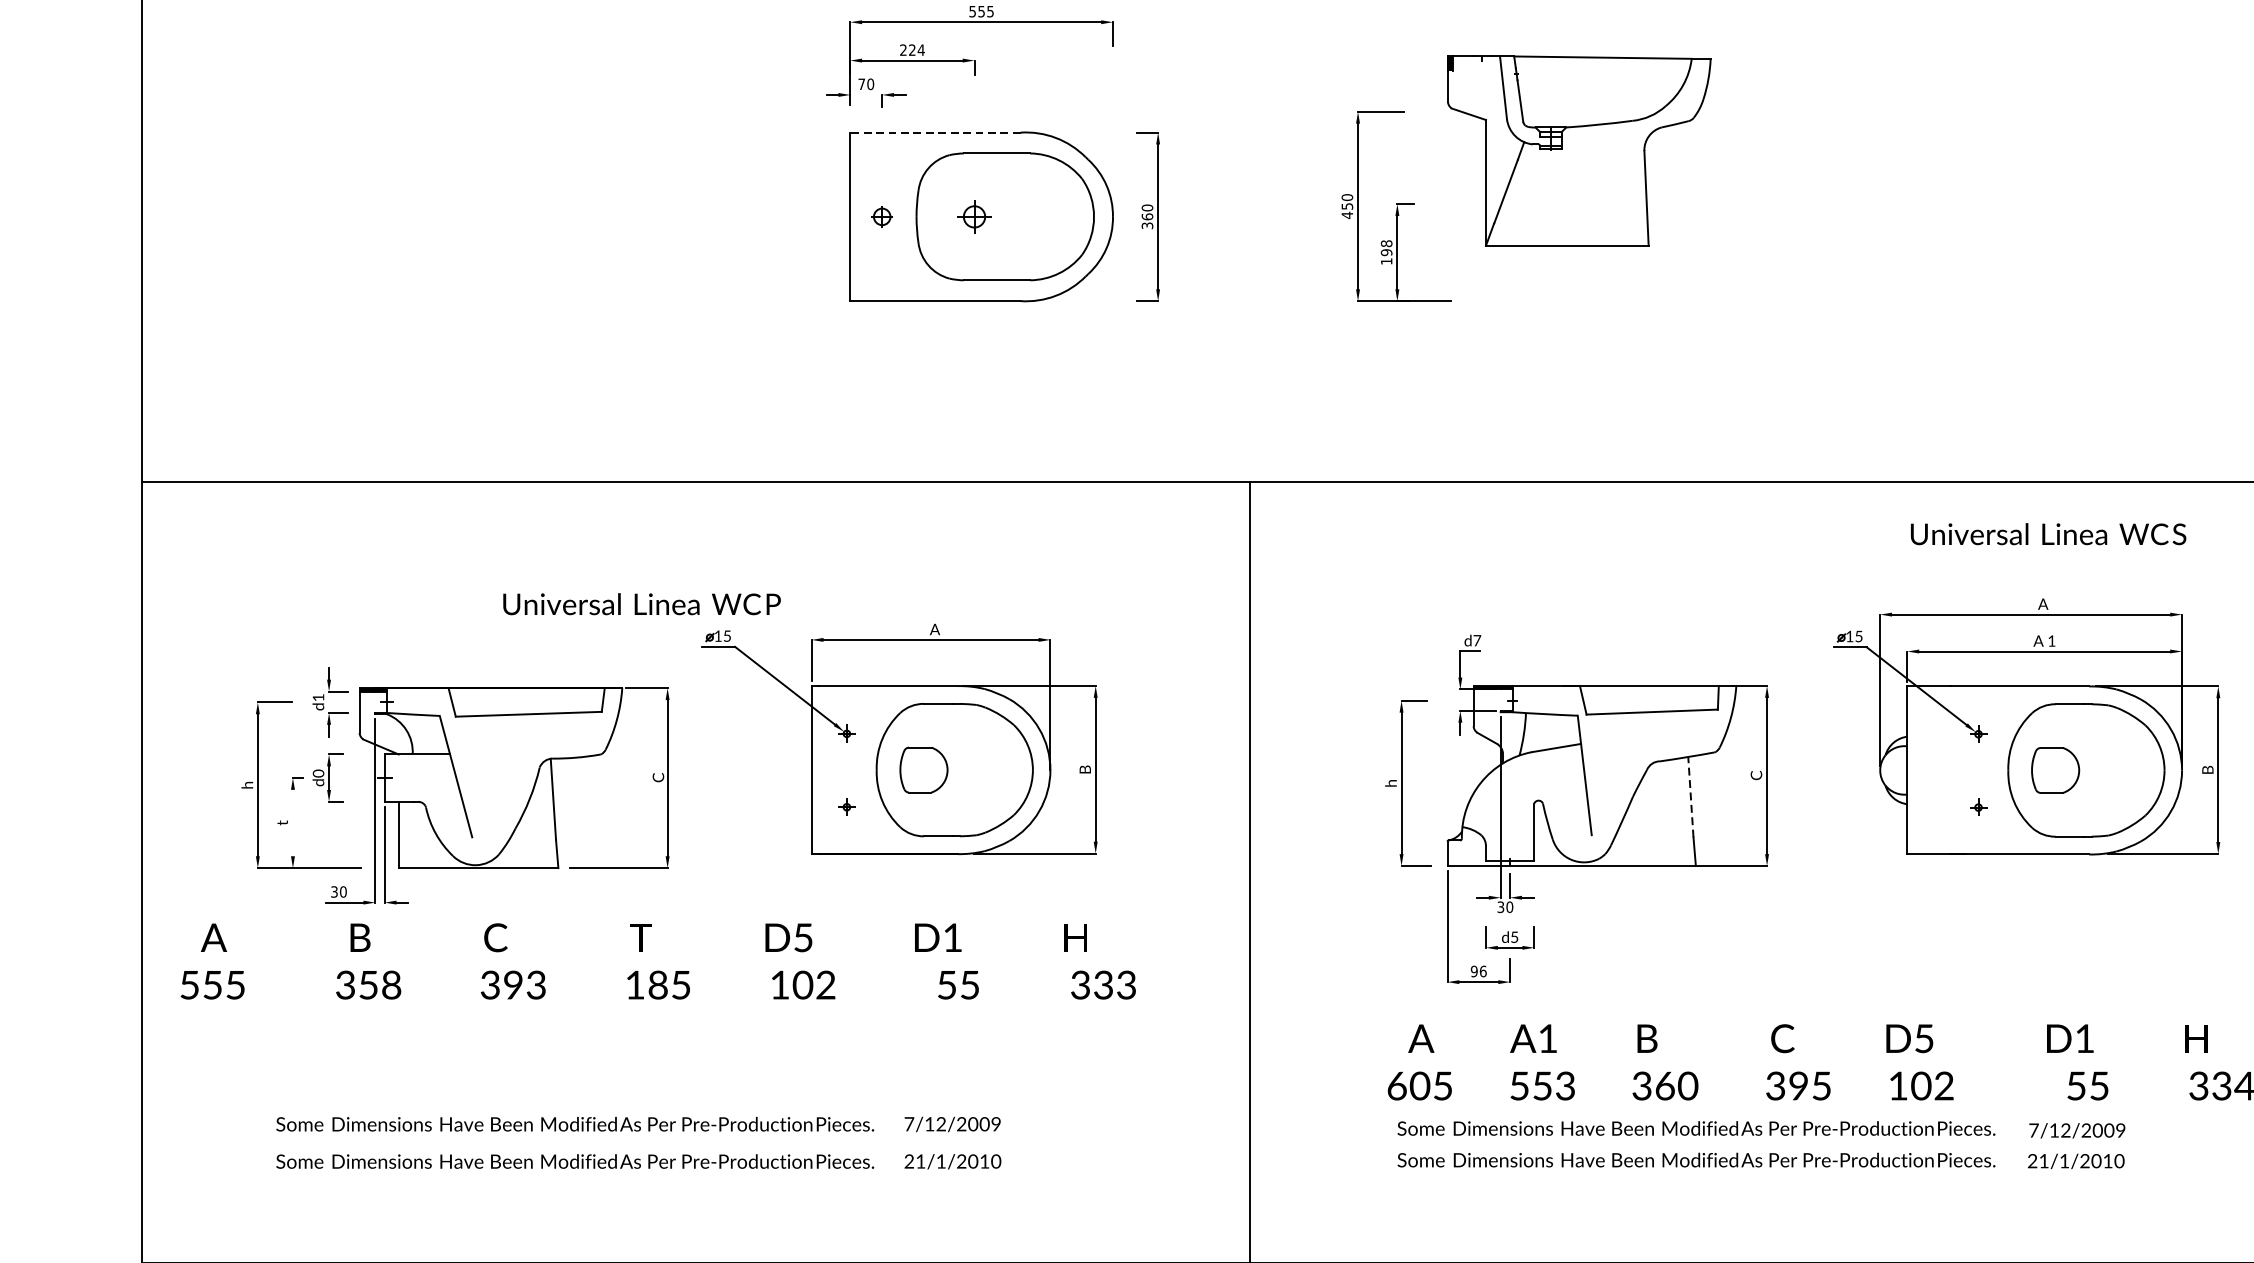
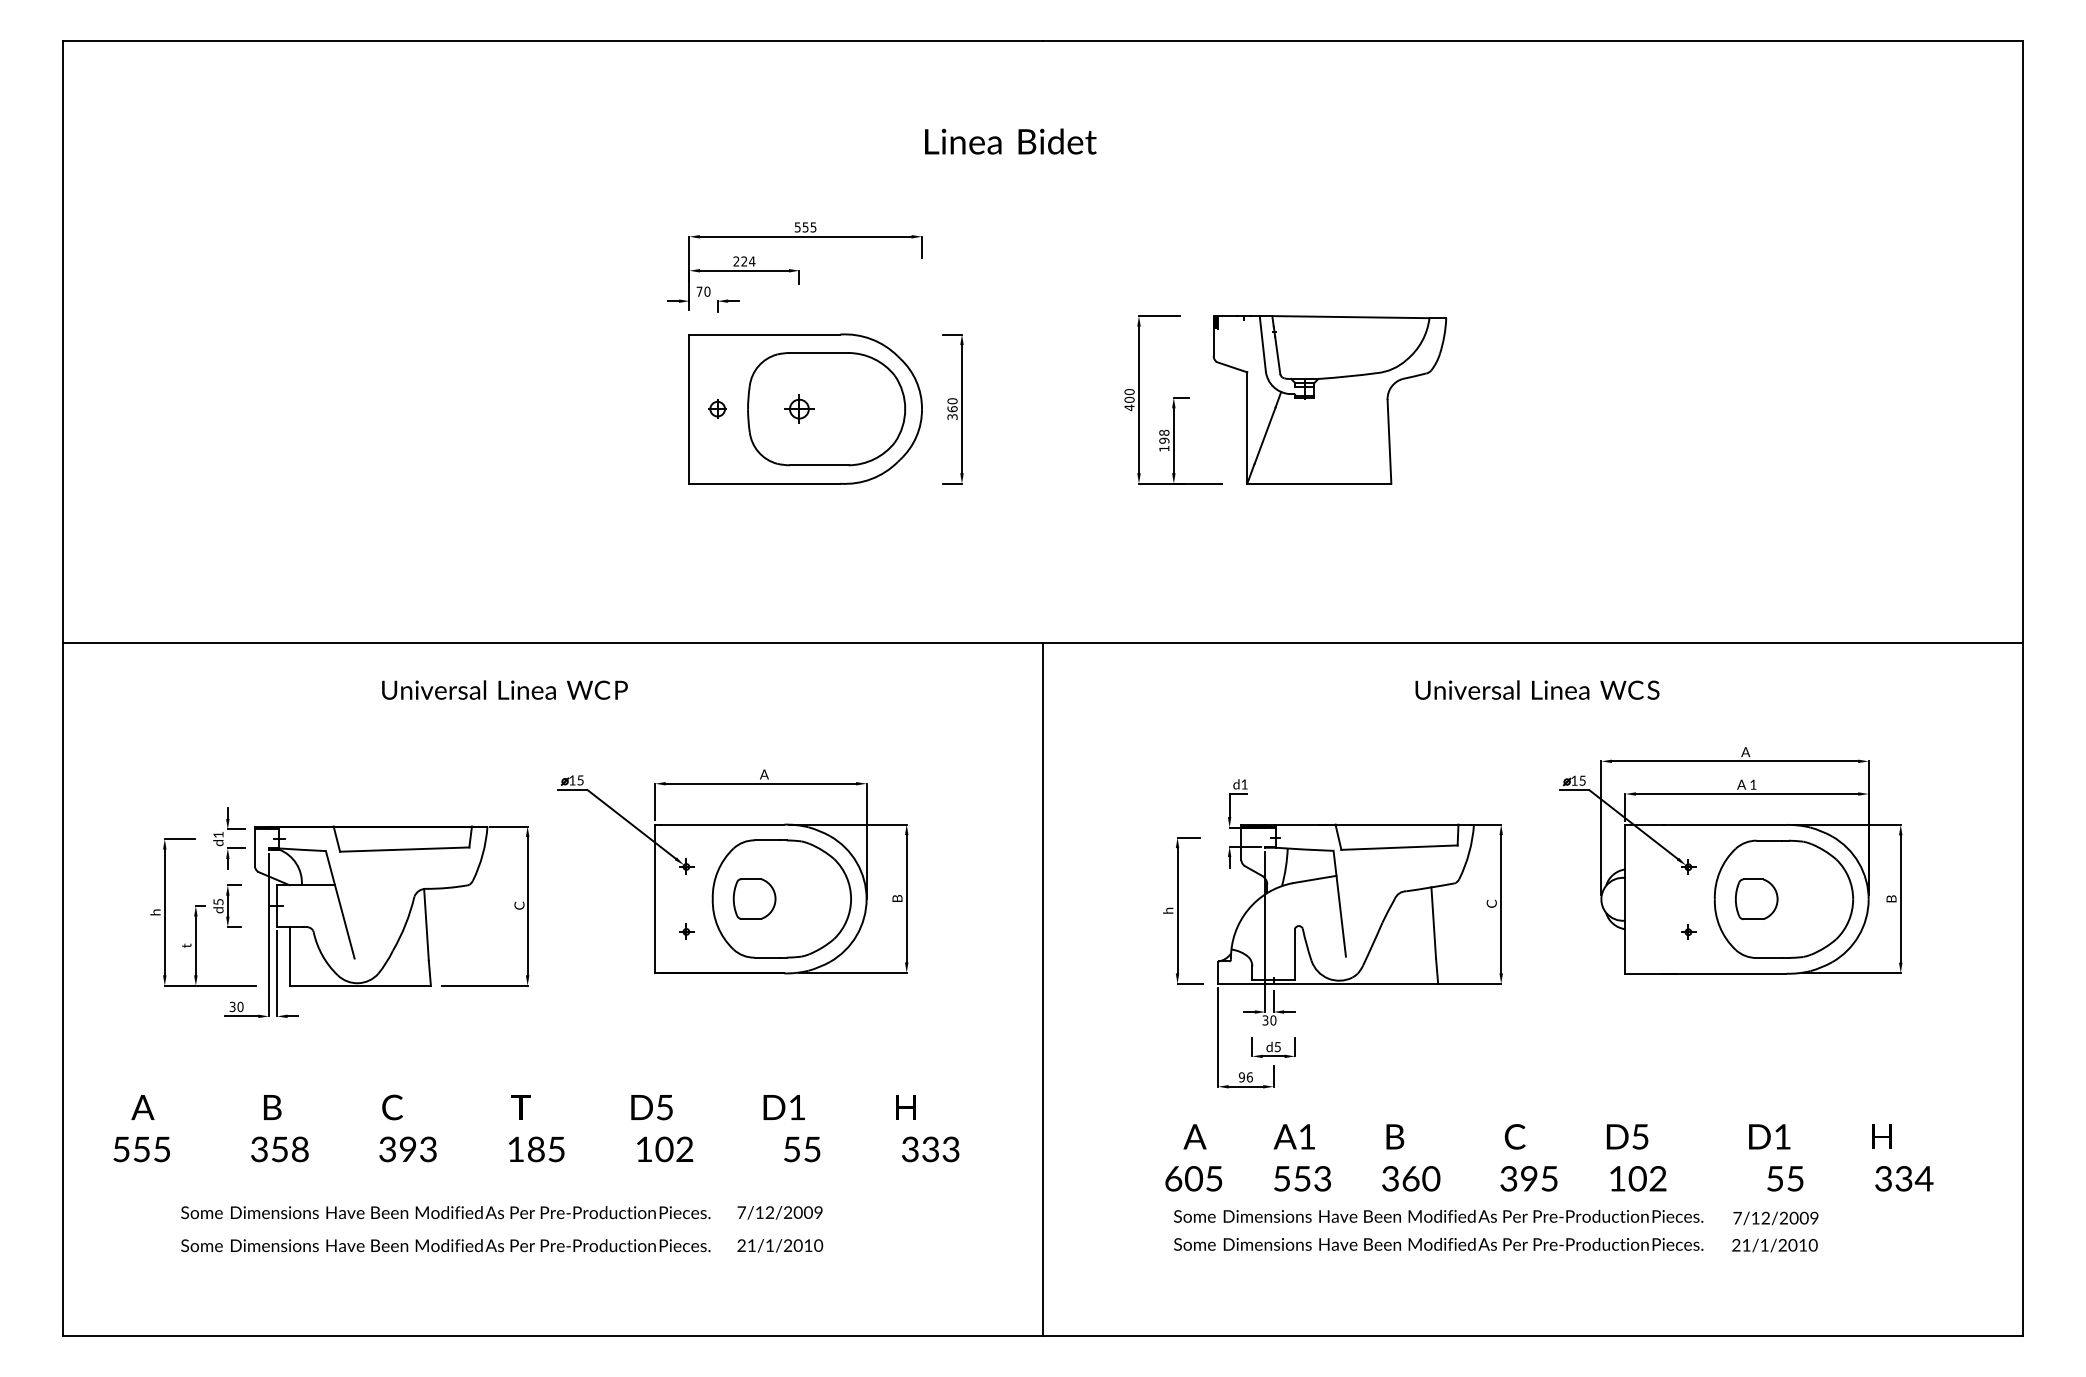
line: (935, 132) -> (764, 334), dashed -> solid
part: (1578, 150) -> (1329, 399), moved
text: (1347, 205) -> (1129, 399), 450 -> 400
text: (2048, 533) -> (1537, 689), moved
text: (641, 603) -> (504, 689), moved
text: (1477, 640) -> (1244, 784), d7 -> d1
text: (318, 772) -> (218, 901), d0 -> d5
line: (1690, 796) -> (1433, 922), dashed -> solid
line: (292, 822) -> (195, 945), added
text: (658, 961) -> (536, 1128), moved

